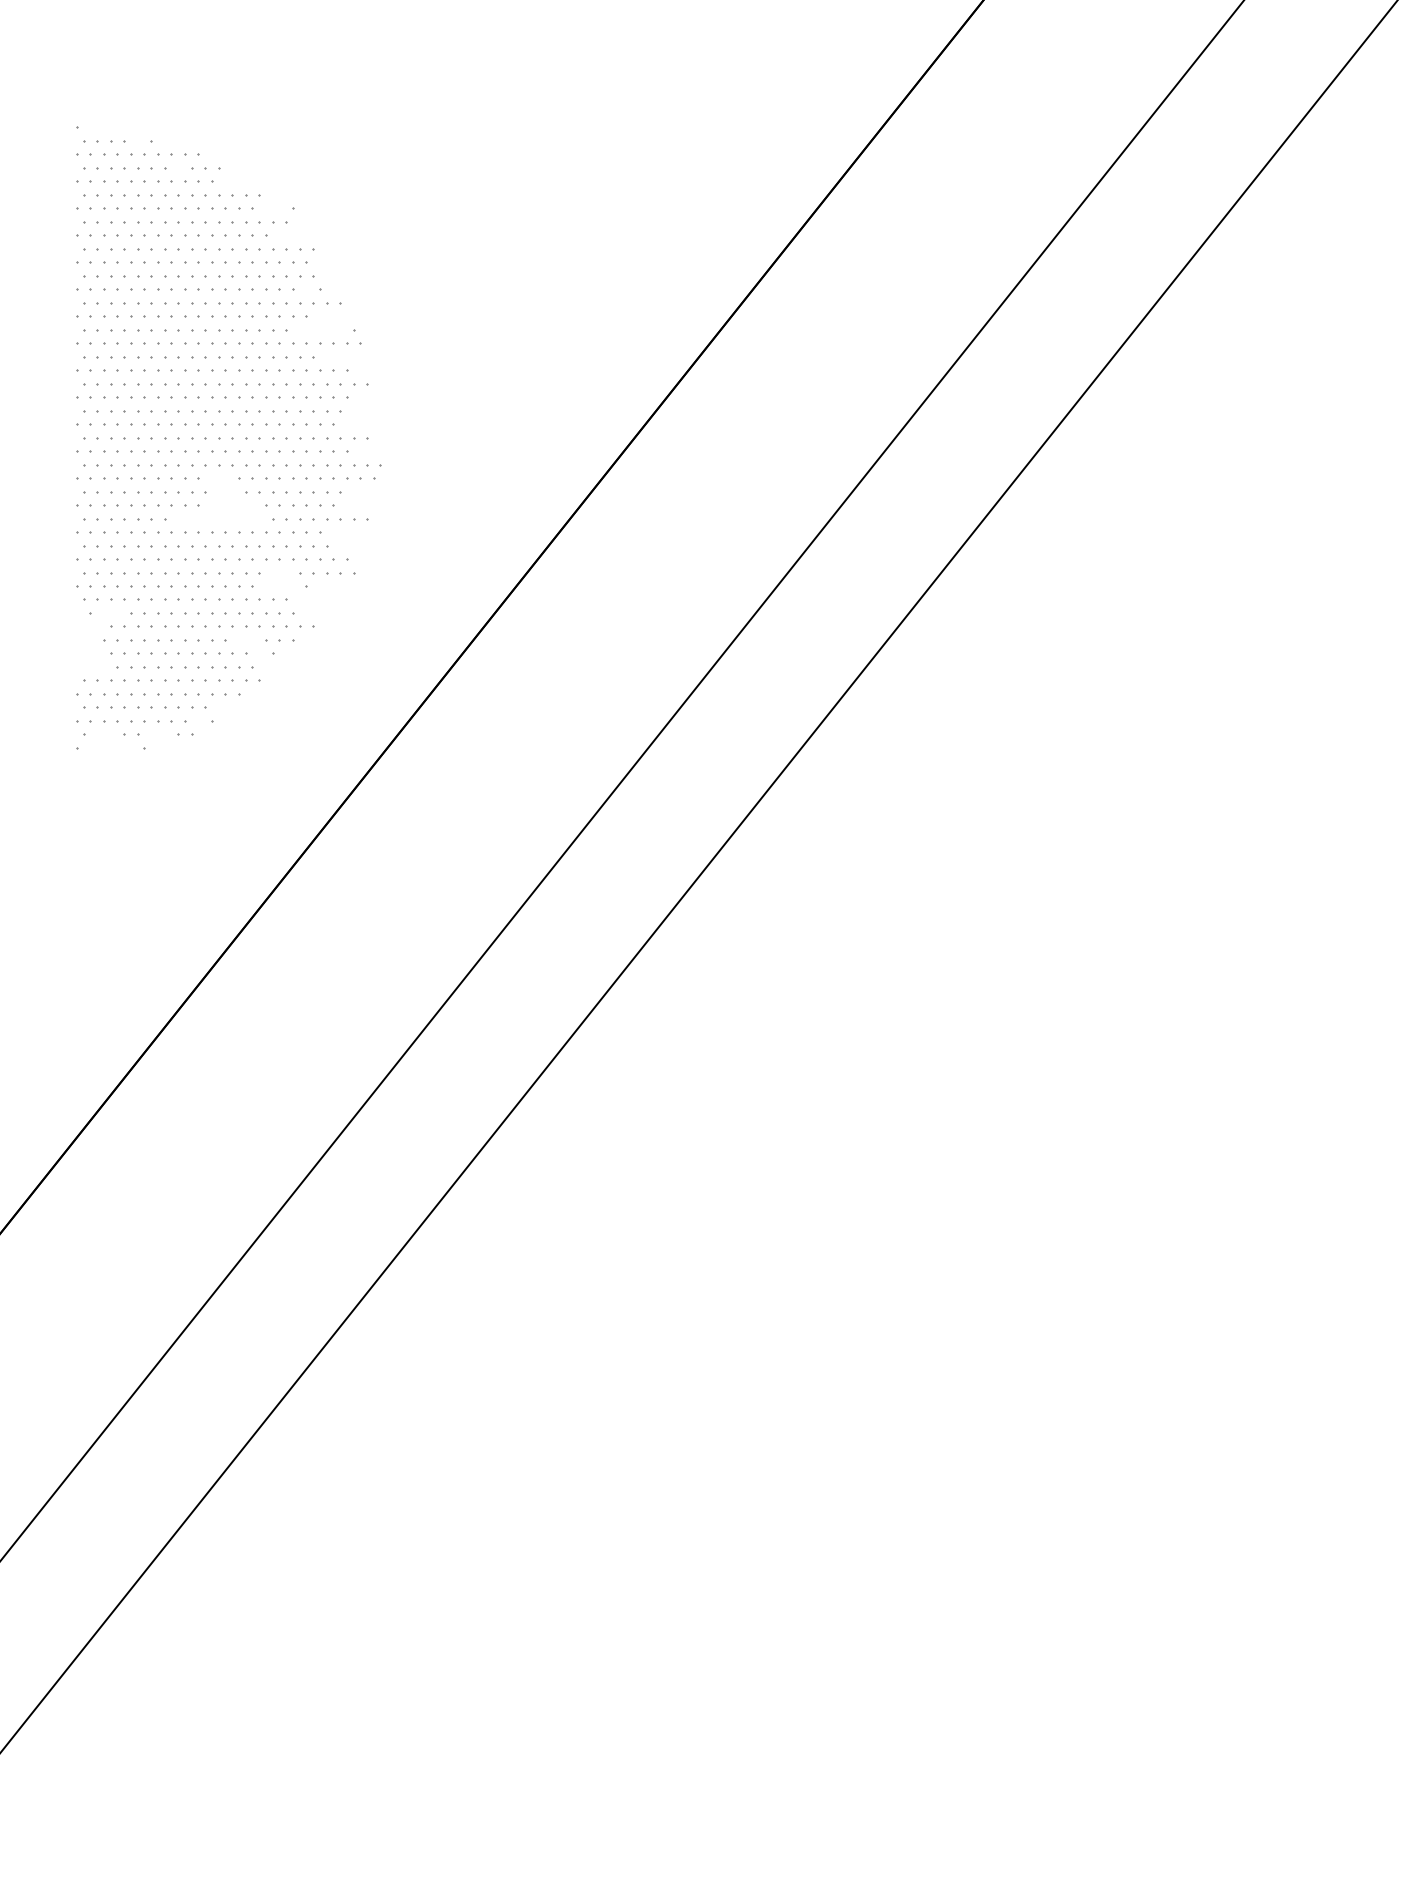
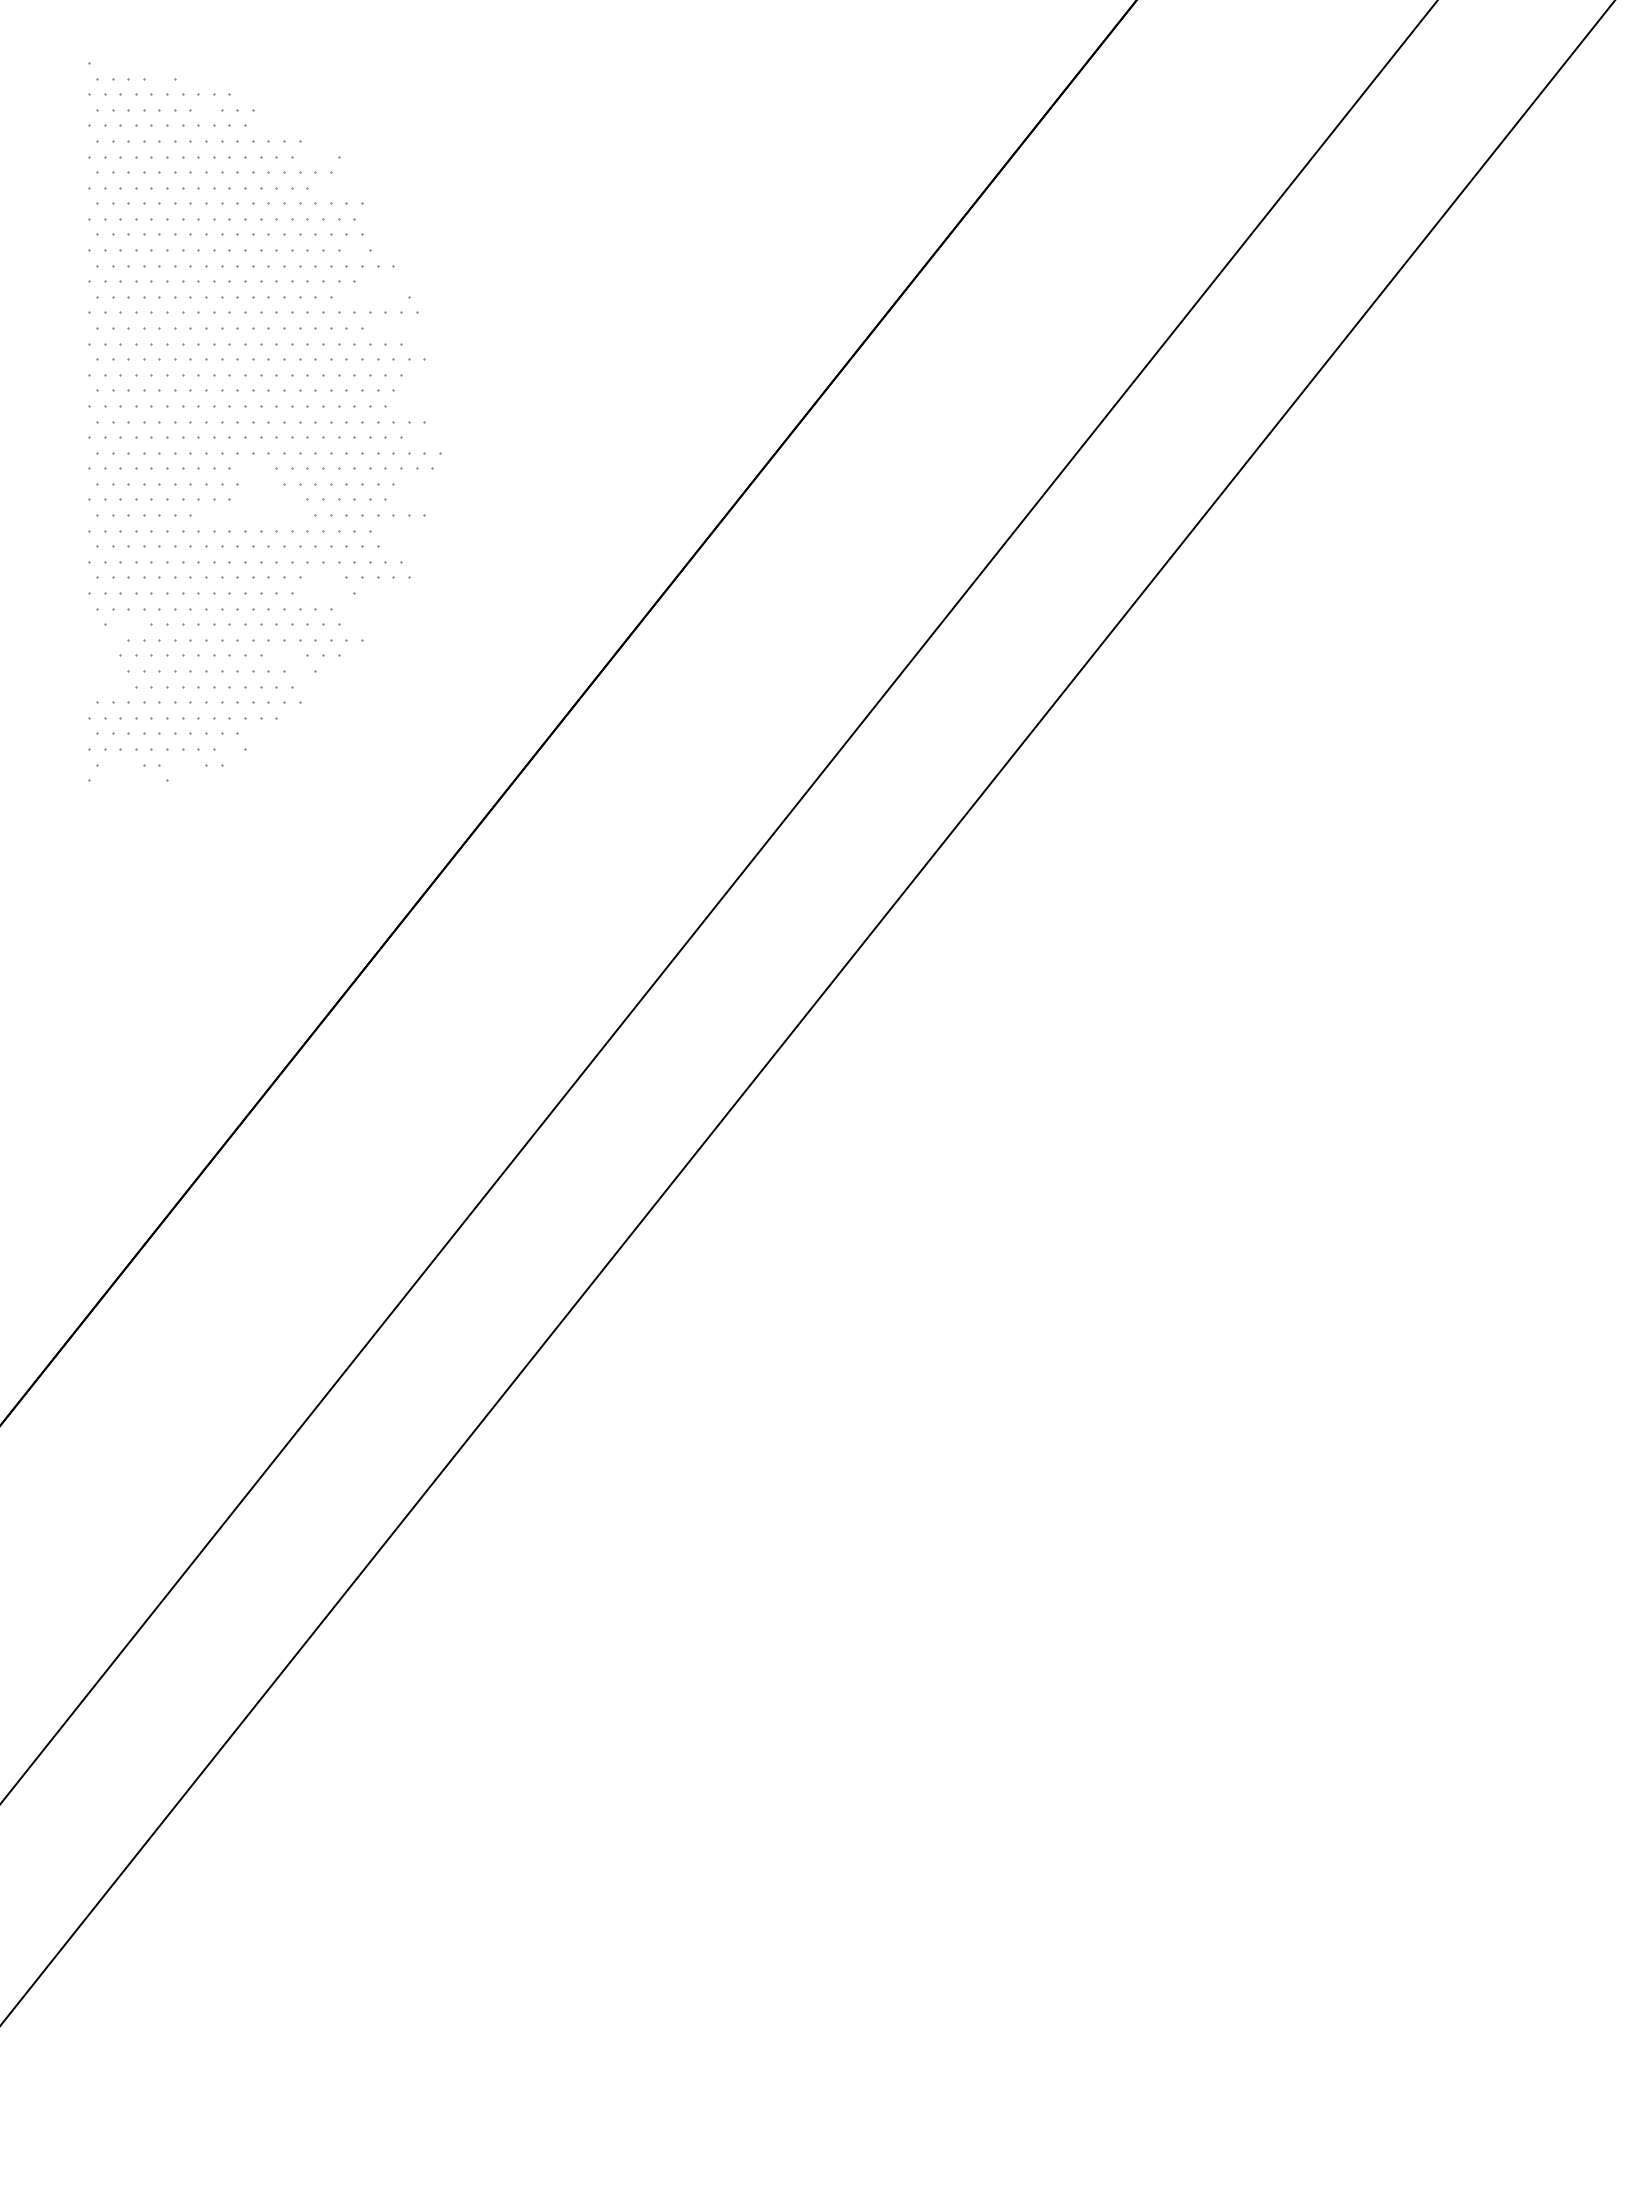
part: (228, 437) -> (264, 421), moved

